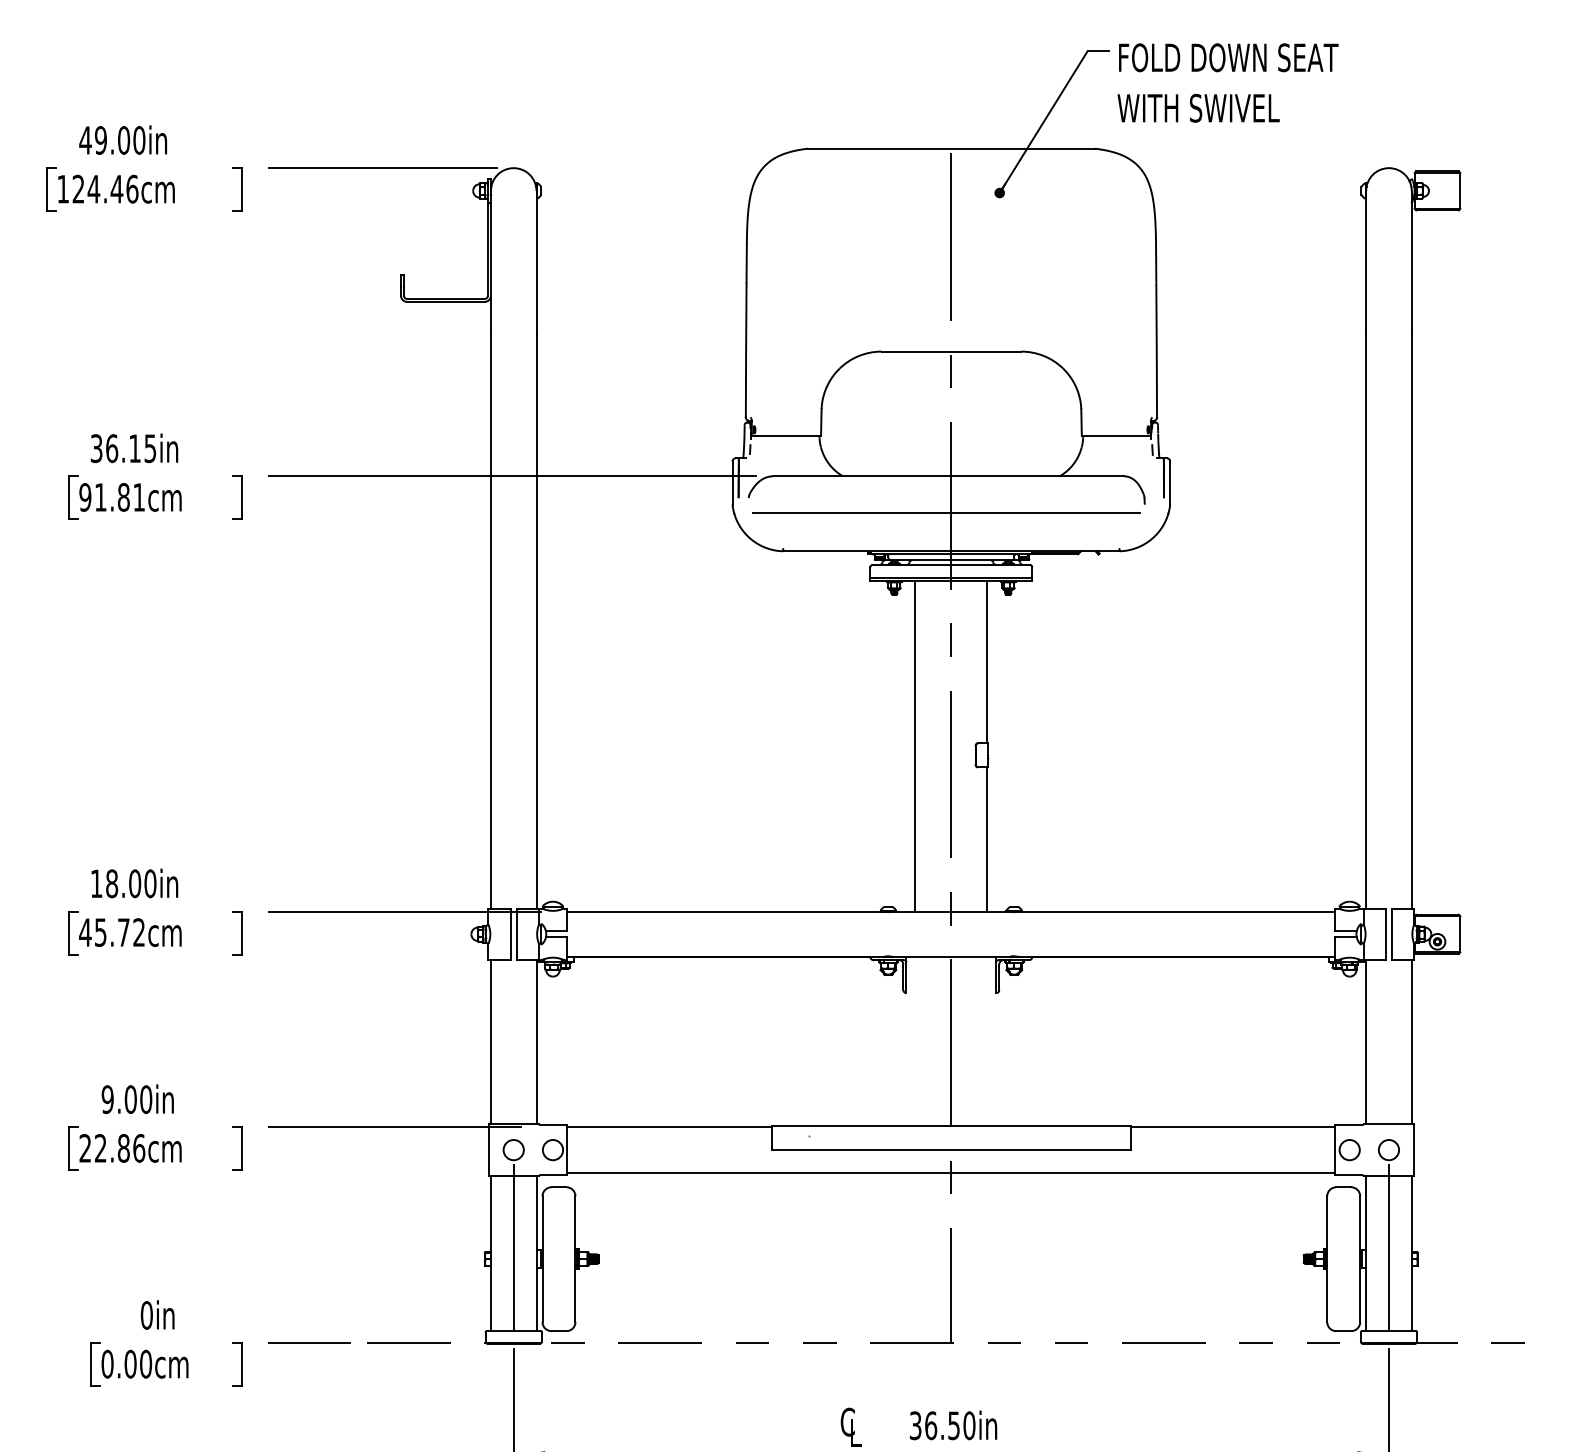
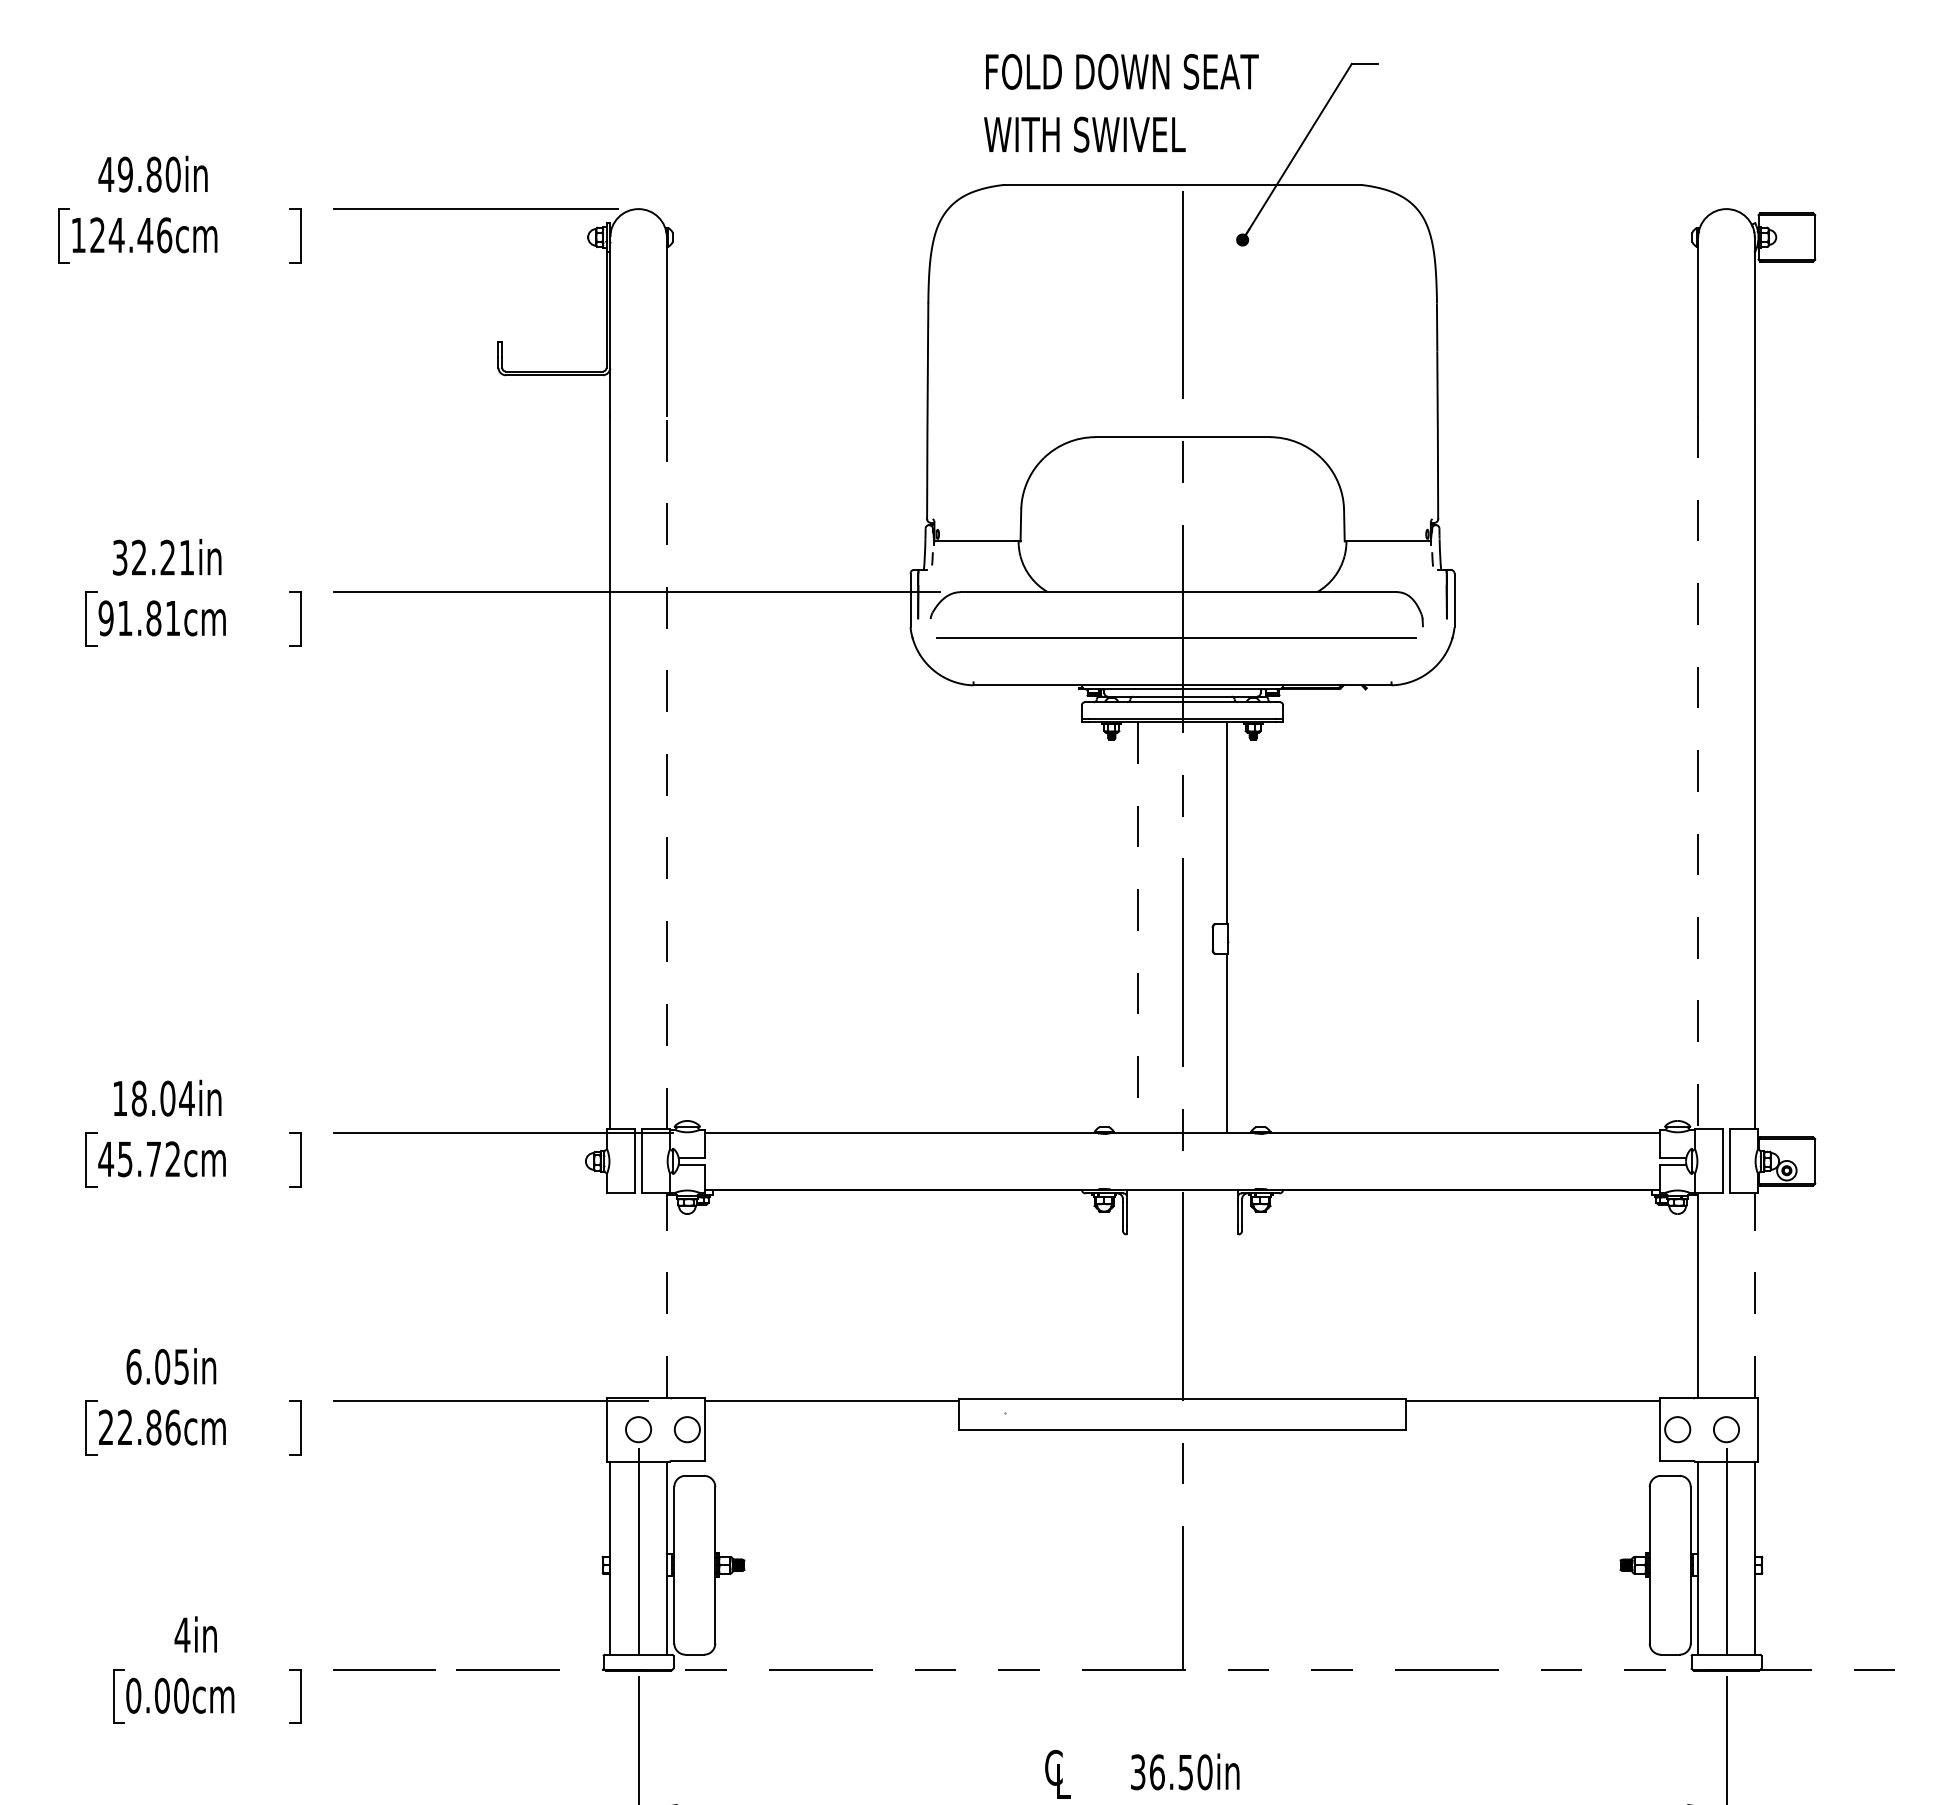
text: (1228, 83) -> (1121, 103), moved
text: (123, 140) -> (153, 174), 49.00in -> 49.80in
text: (130, 448) -> (162, 557), 36.15in -> 32.21in
line: (536, 621) -> (666, 772), solid -> dashed
line: (1366, 621) -> (1698, 772), solid -> dashed
line: (915, 746) -> (1137, 928), solid -> dashed
text: (150, 883) -> (186, 1098), 18.00in -> 18.04in
line: (491, 1042) -> (610, 1295), removed
line: (536, 1042) -> (666, 1295), solid -> dashed
line: (1411, 1042) -> (1754, 1295), solid -> dashed
text: (126, 1099) -> (157, 1366), 9.00in -> 6.05in
line: (951, 1172) -> (1182, 1457), removed
text: (146, 1315) -> (182, 1635), 0in -> 4in

